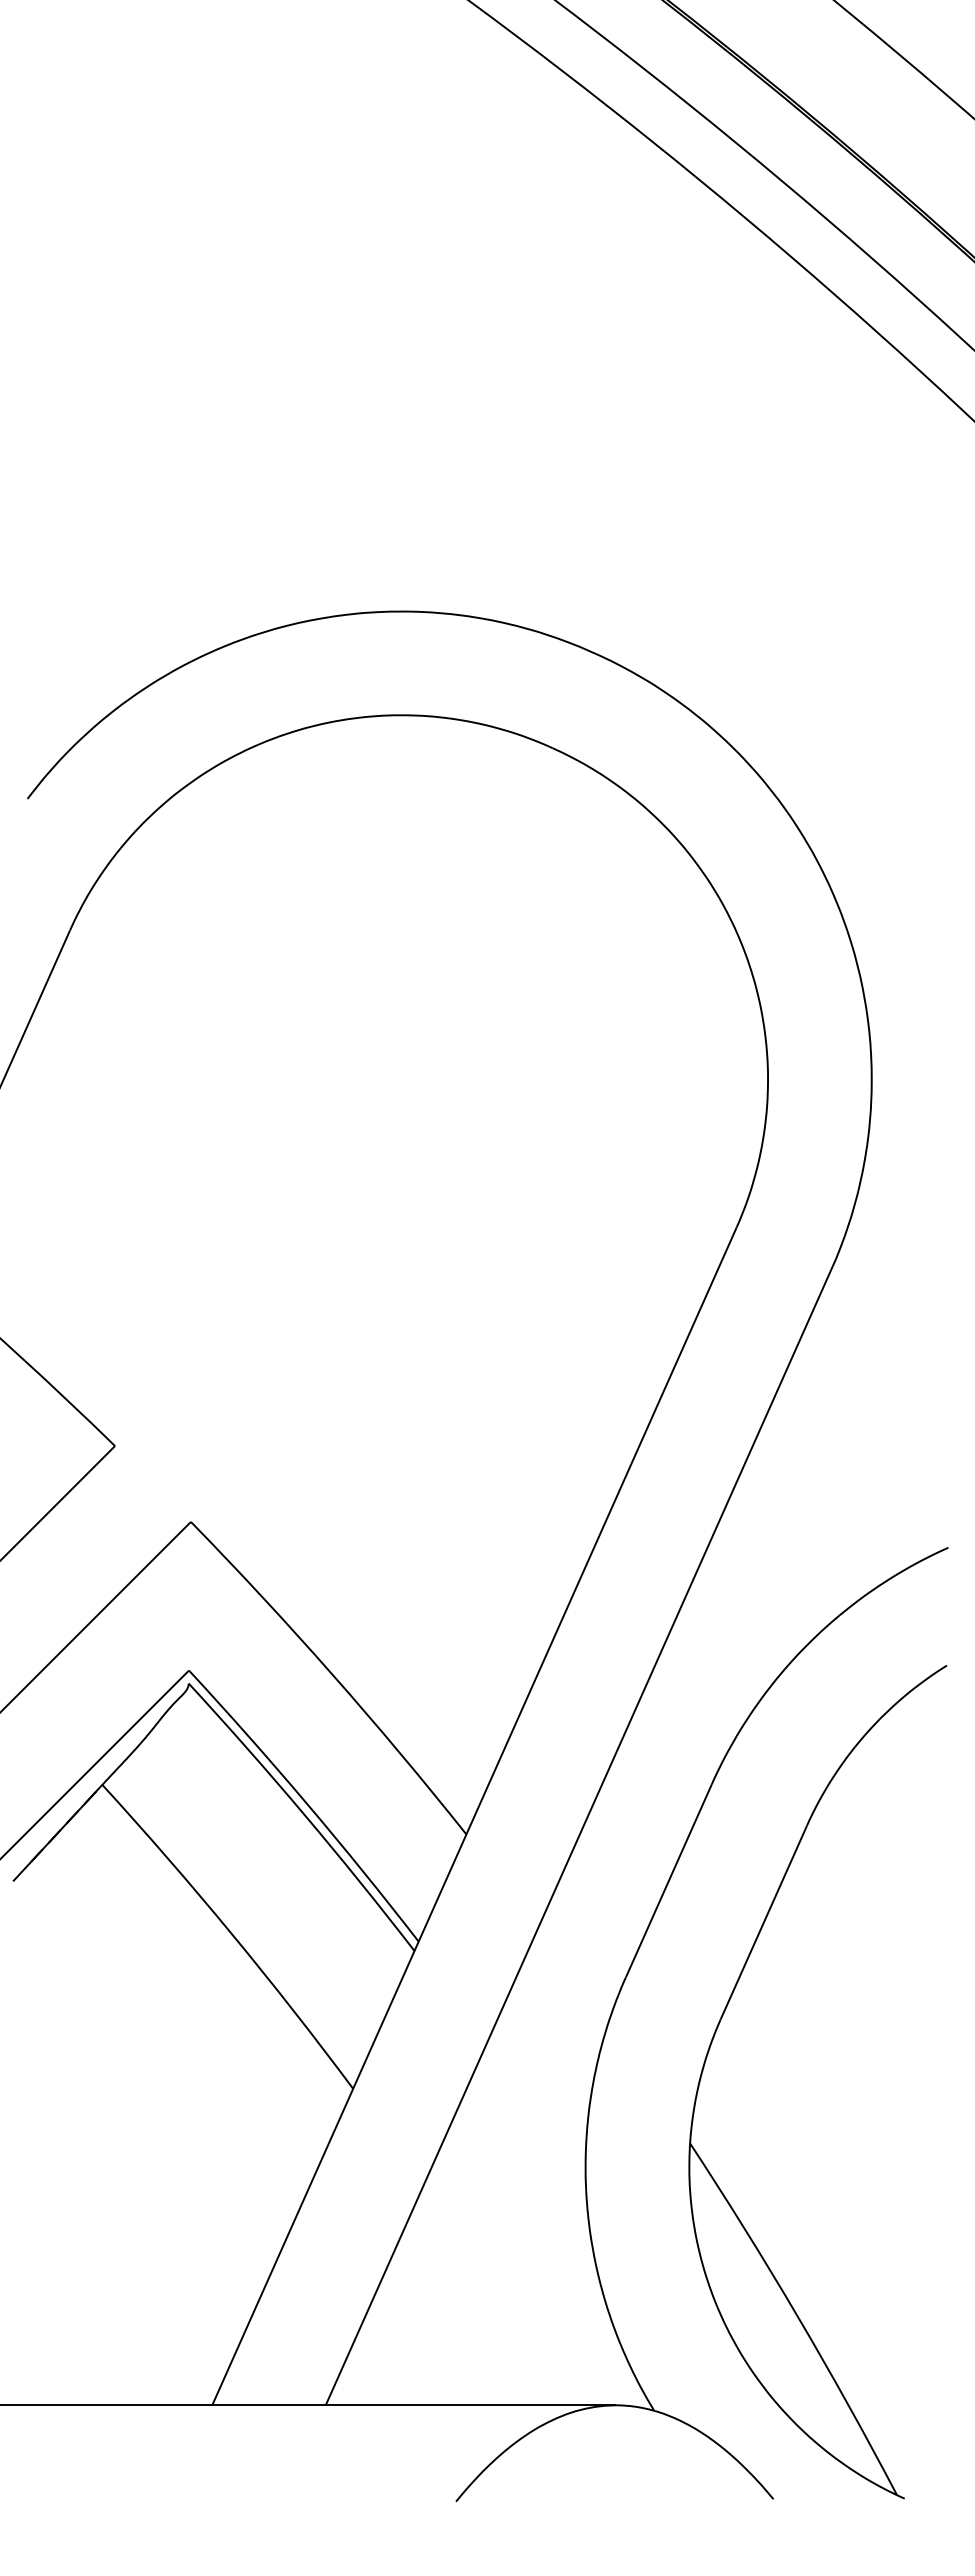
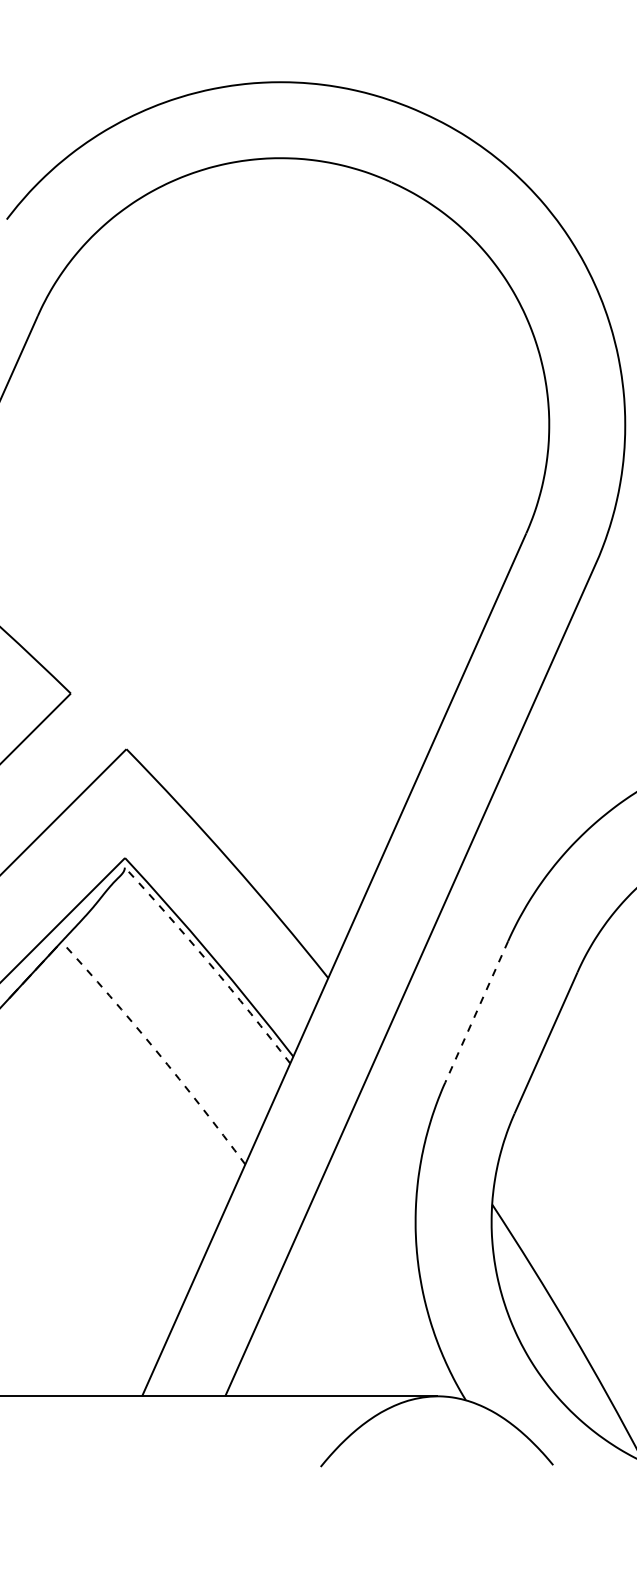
arc: (304, 1814) -> (209, 963), solid -> dashed
line: (668, 1880) -> (476, 1011), solid -> dashed
arc: (231, 1933) -> (156, 1050), solid -> dashed

